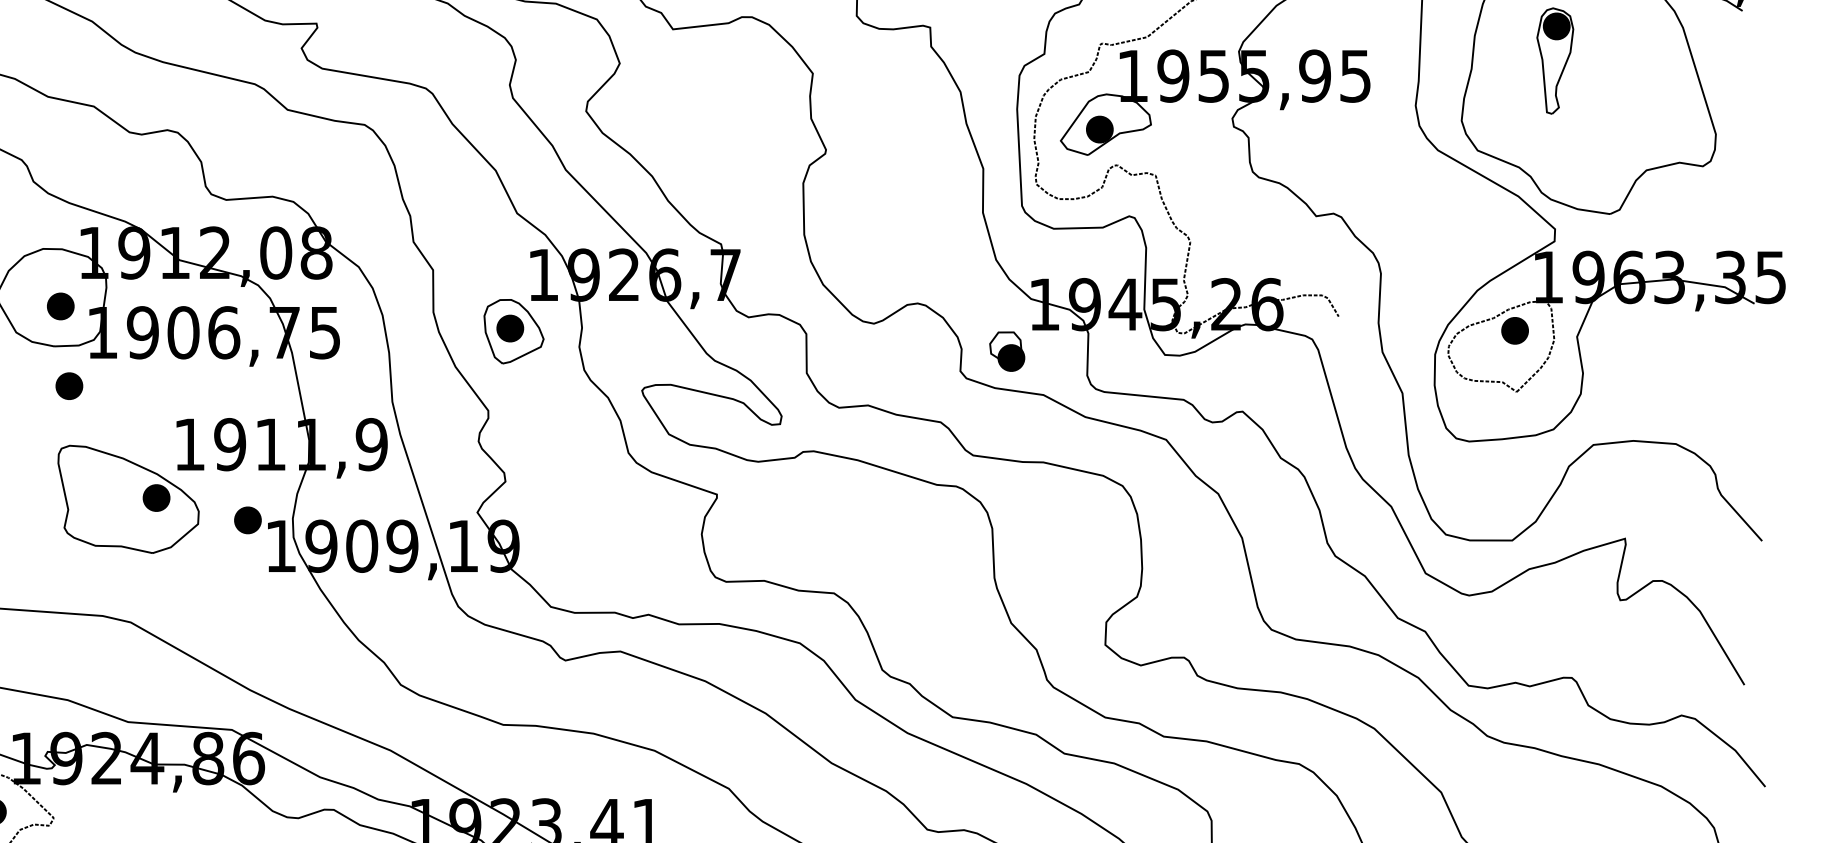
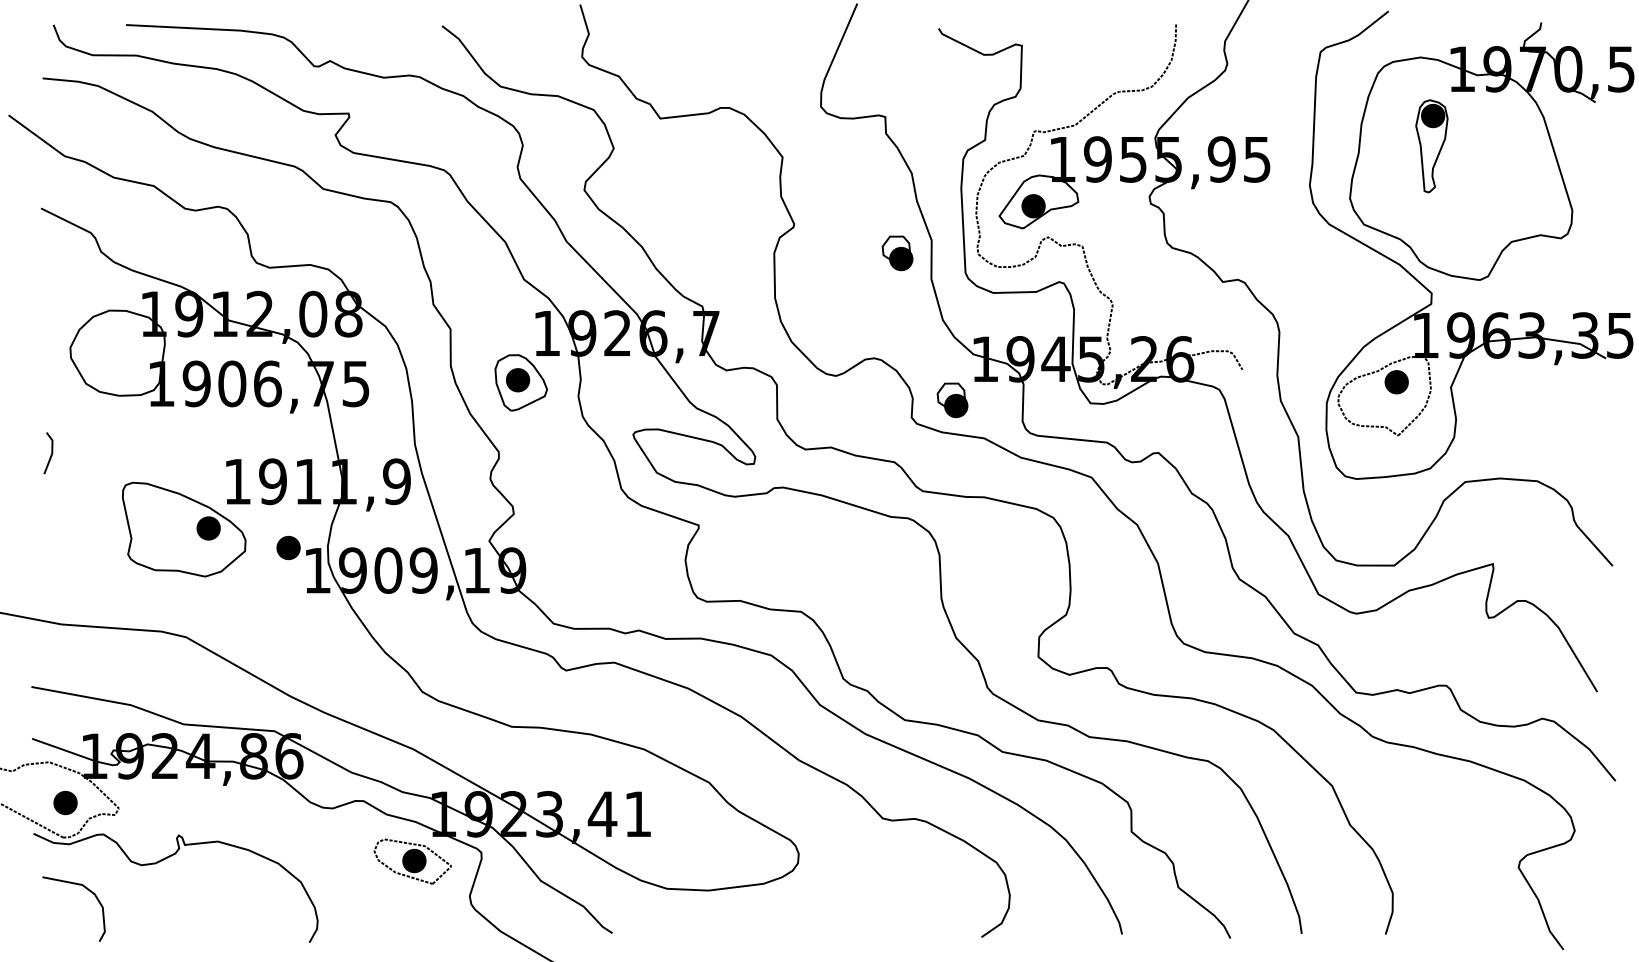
part: (944, 183) -> (897, 253), added
part: (60, 305) -> (124, 360), removed
part: (69, 386) -> (132, 430), removed

